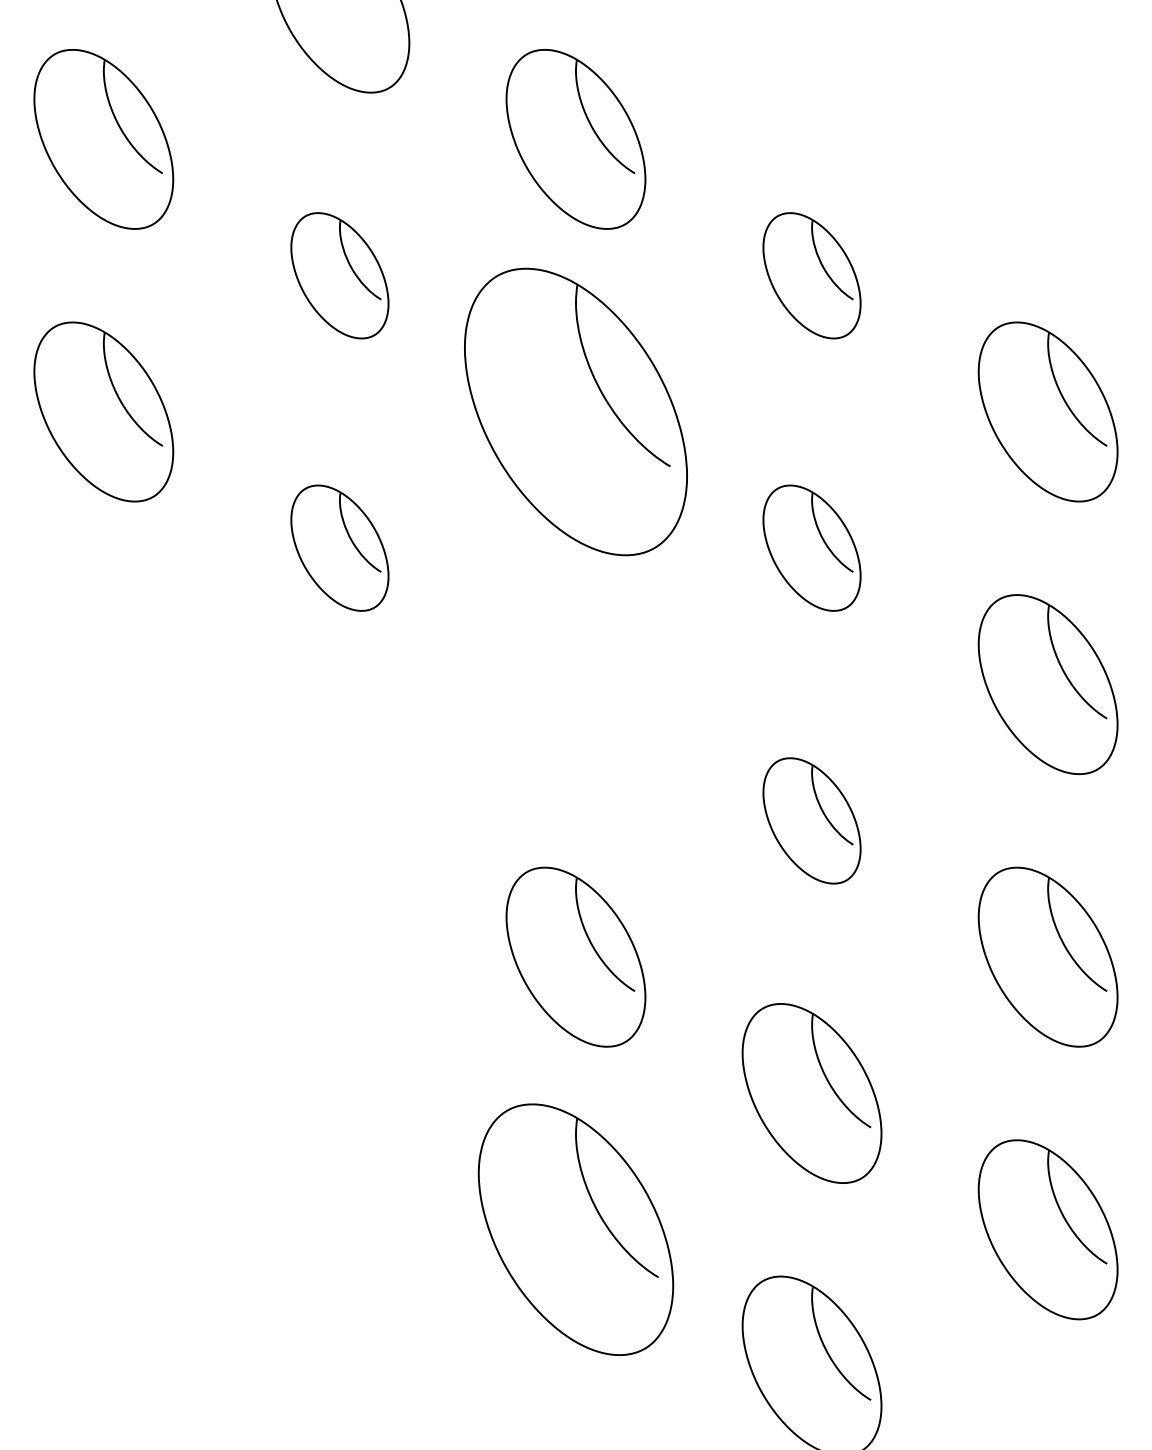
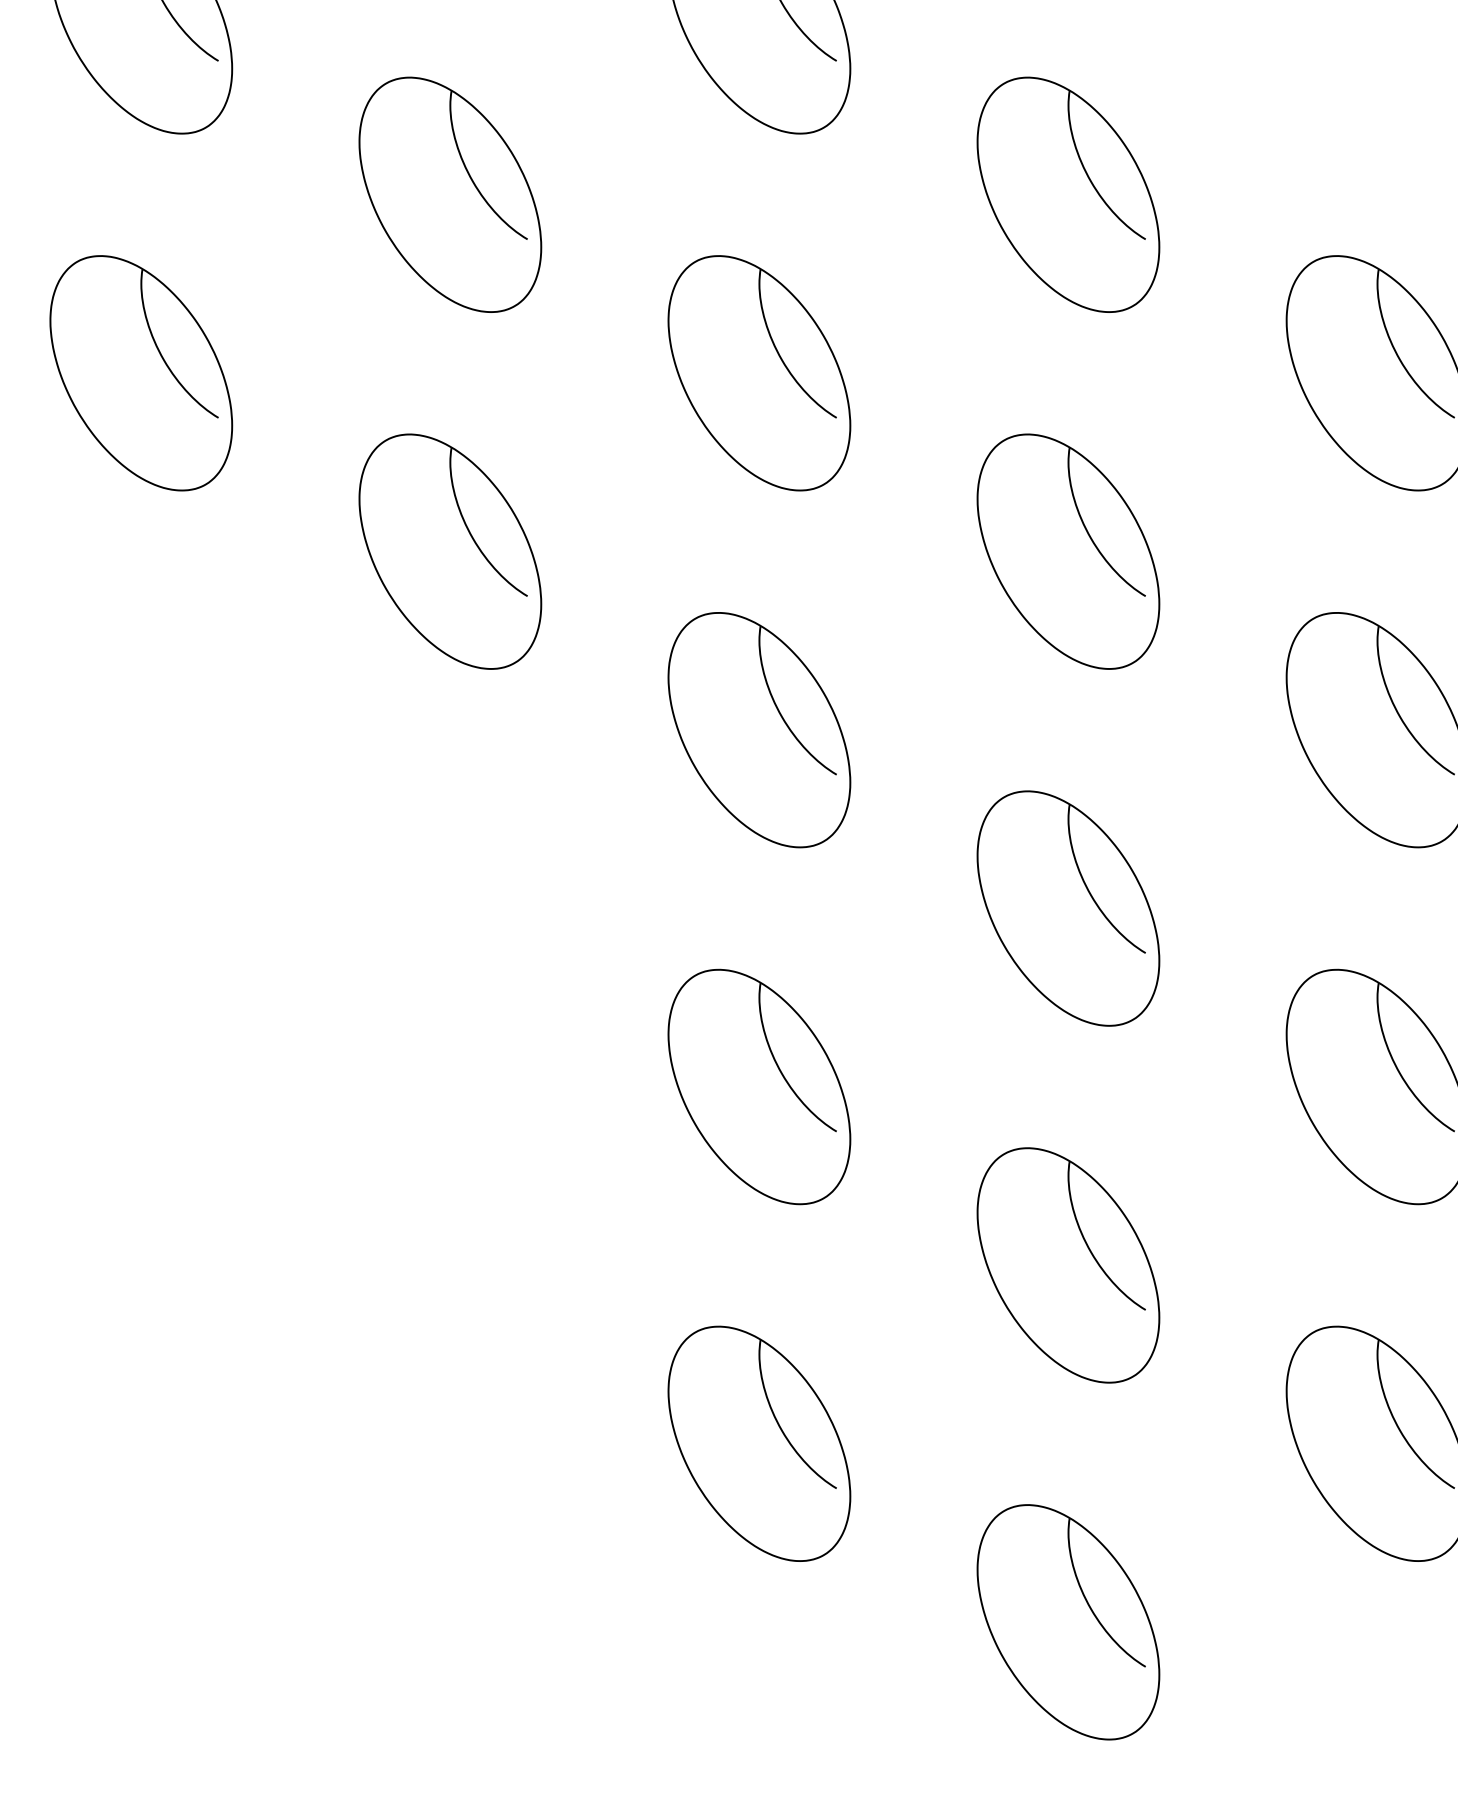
part: (339, 275) -> (449, 194), size x1.43
part: (811, 275) -> (1067, 194), size x1.43
part: (575, 411) -> (758, 372), size x0.62
part: (339, 547) -> (449, 550), size x1.43
part: (811, 547) -> (1067, 550), size x1.43
part: (575, 684) -> (758, 730), added
part: (811, 820) -> (1067, 908), size x1.43
part: (575, 1229) -> (758, 1443), size x0.71

